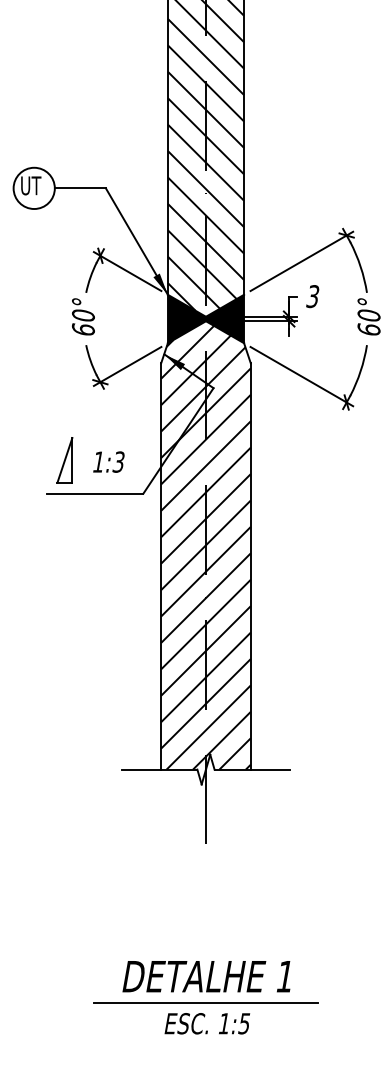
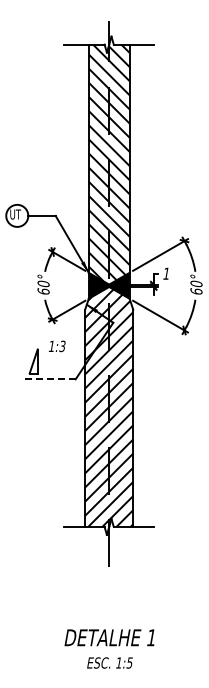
text: (313, 296) -> (166, 273), 3 -> 1
text: (109, 462) -> (57, 346), moved
line: (96, 494) -> (50, 379), solid -> dashed
line: (206, 1002) -> (109, 651), removed

